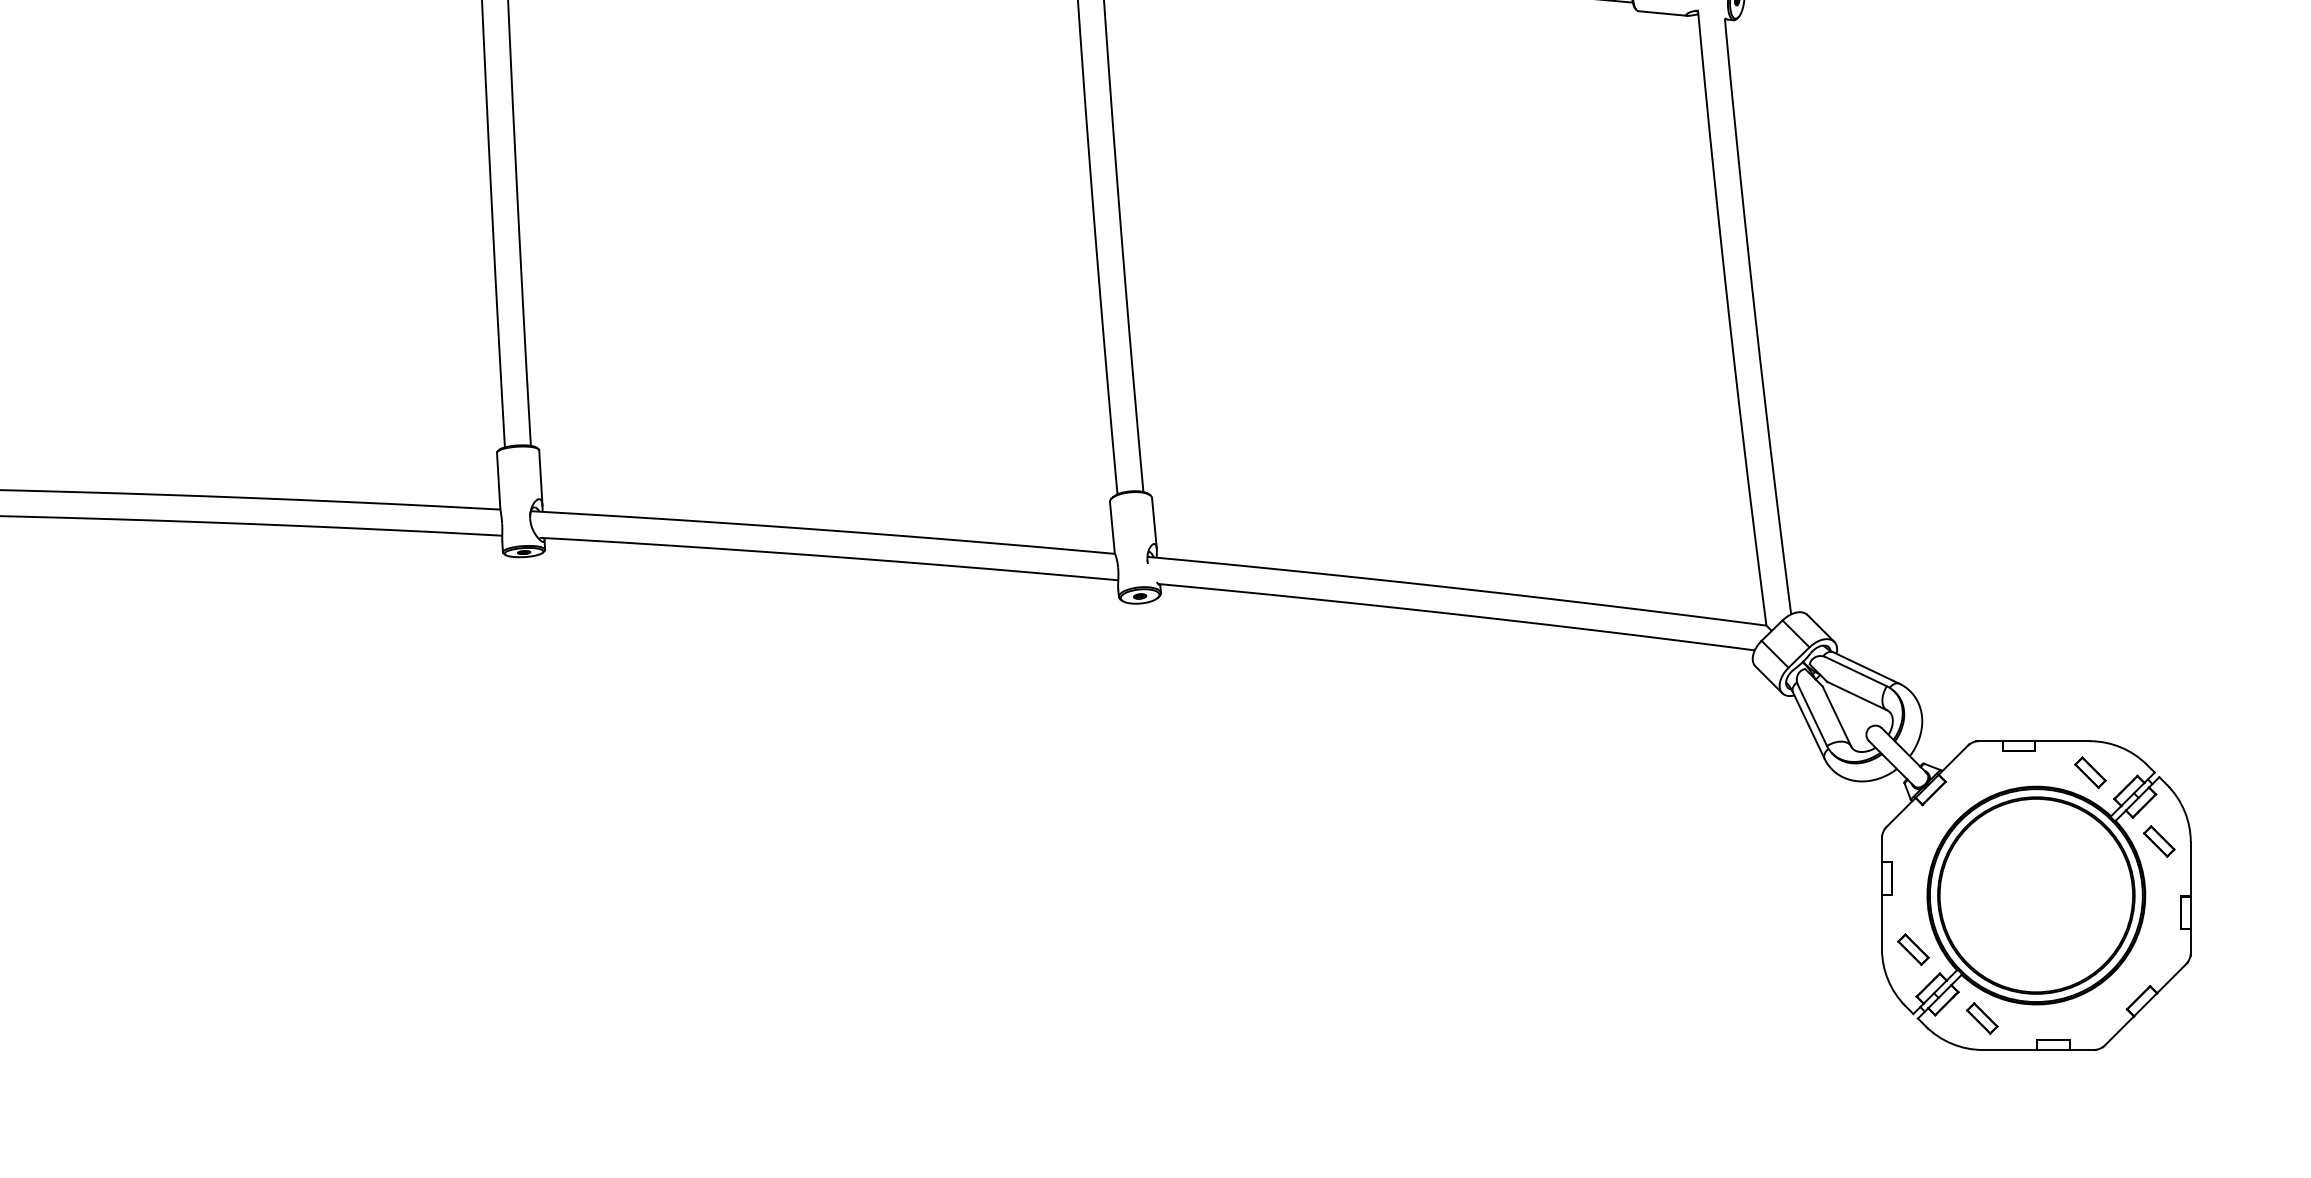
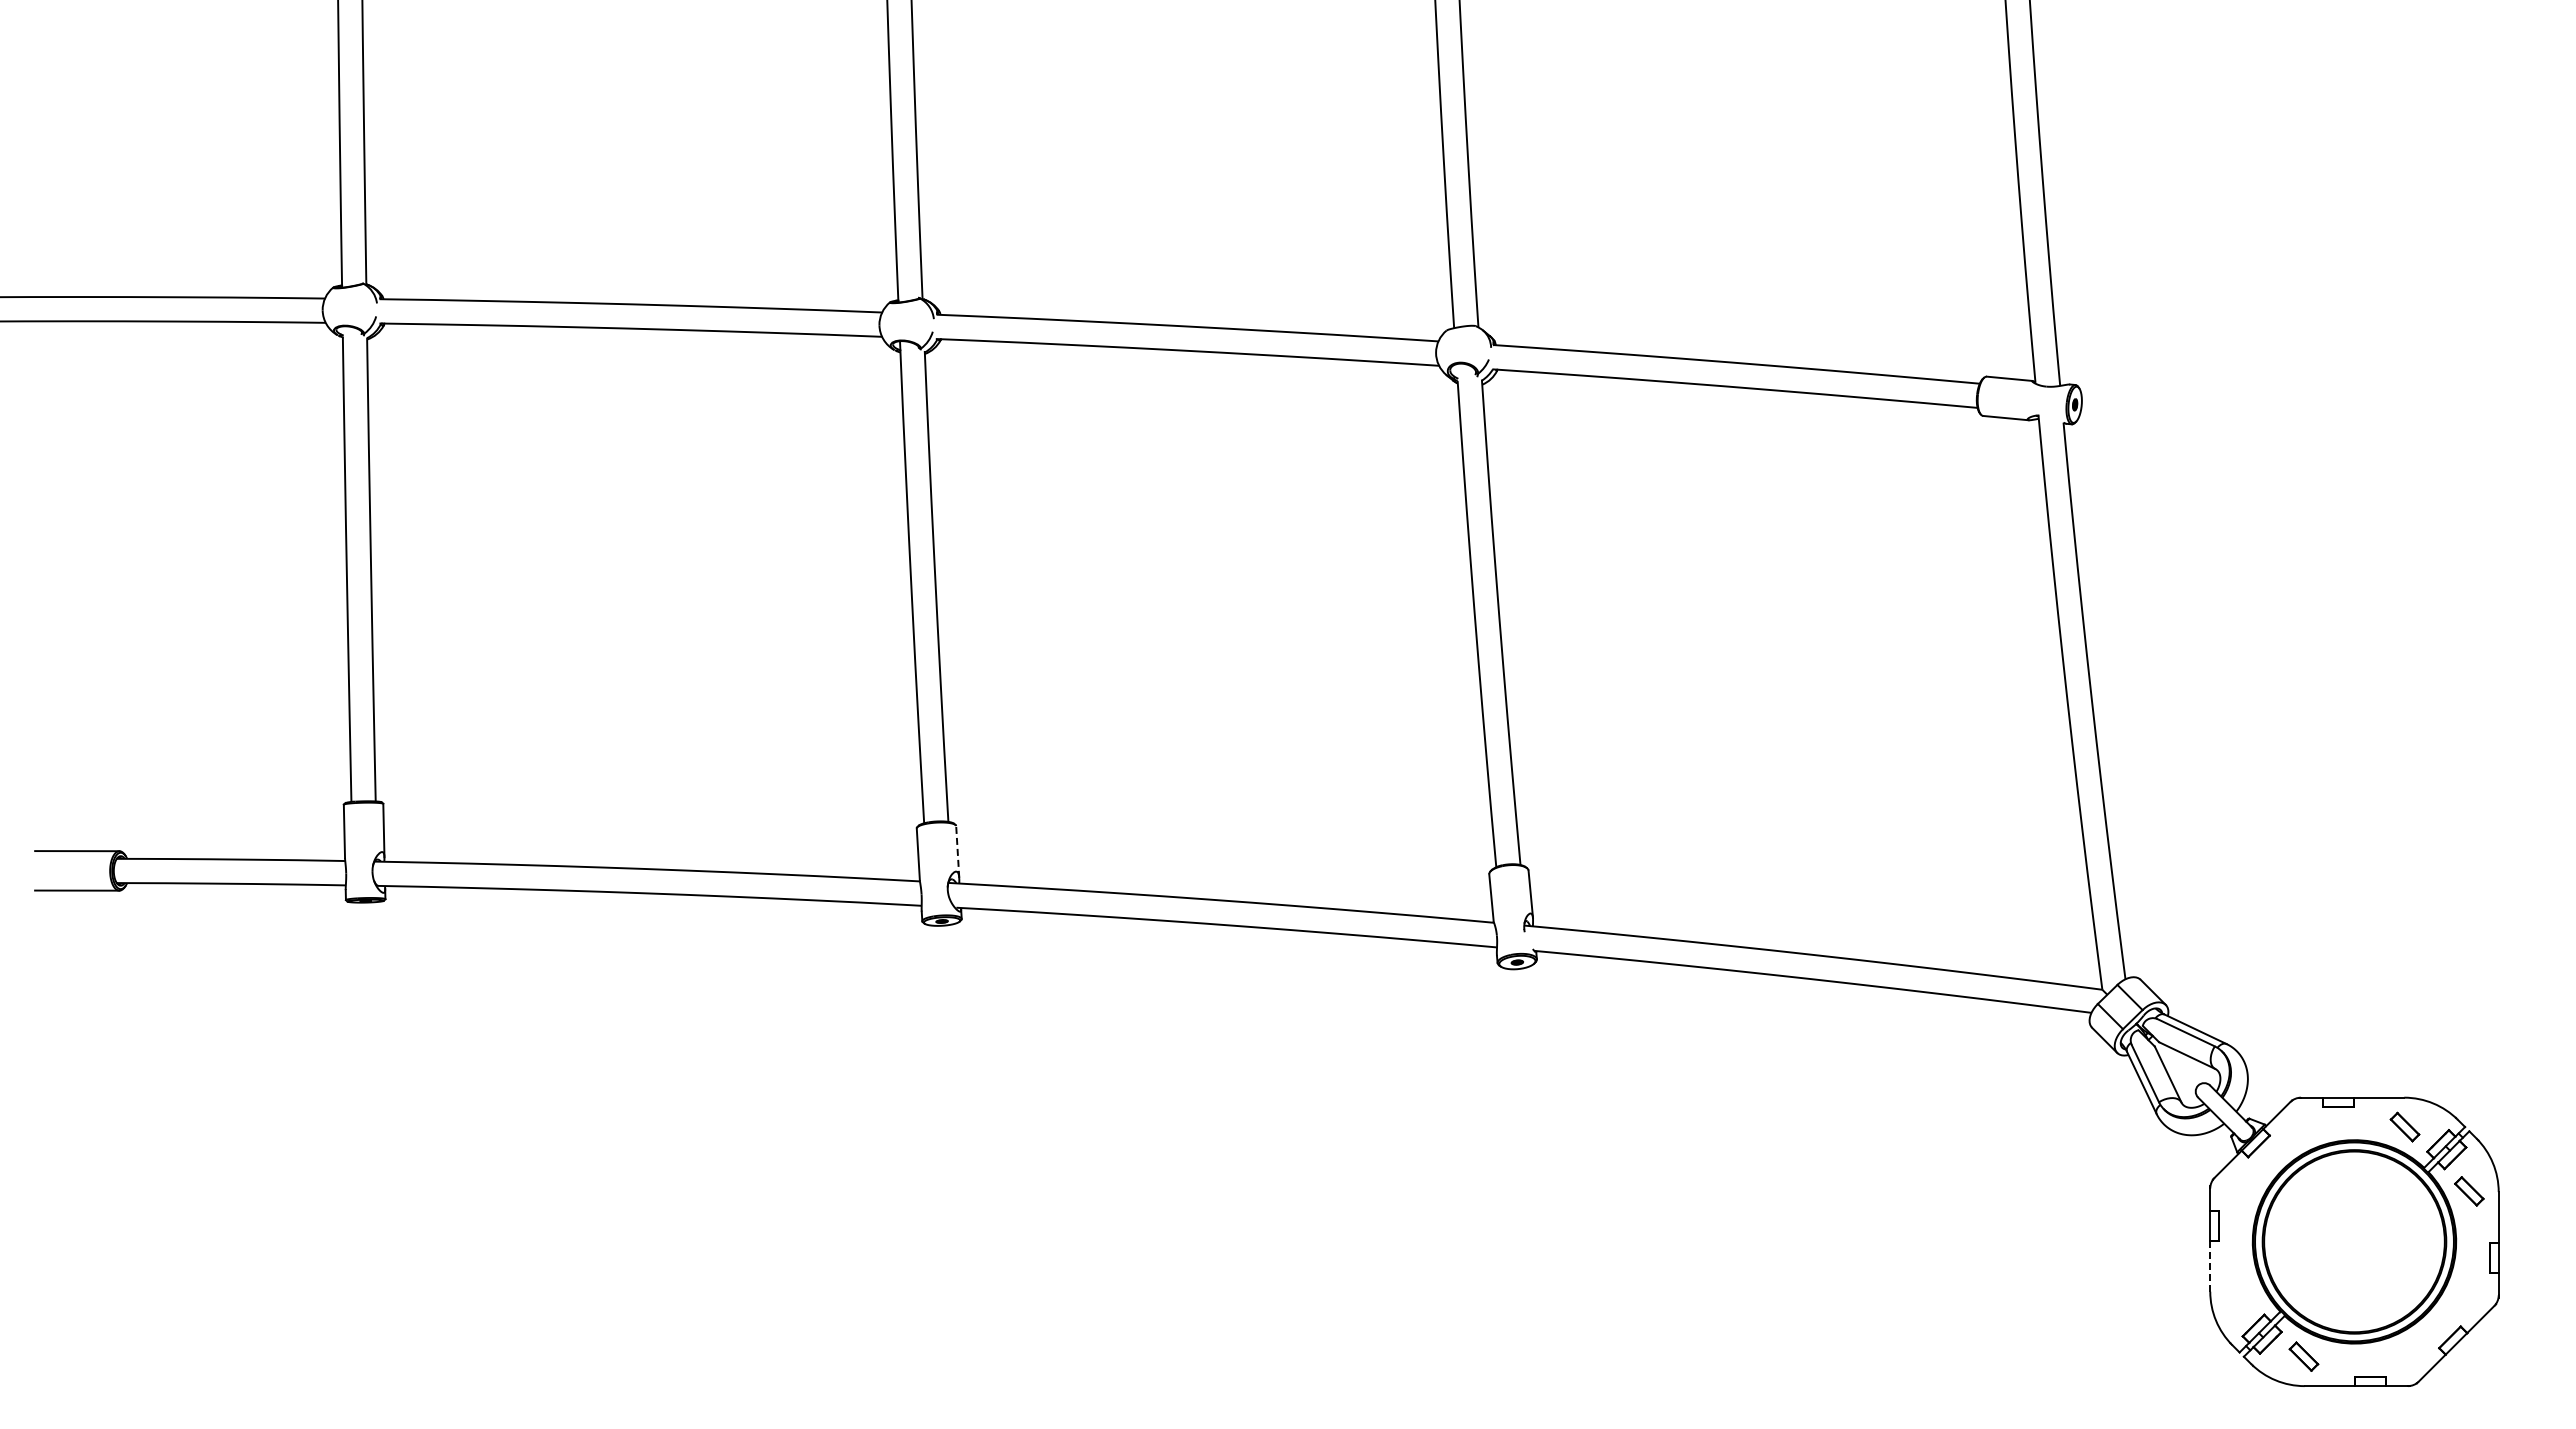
line: (540, 477) -> (957, 851), solid -> dashed
line: (1882, 921) -> (2210, 1266), solid -> dashed
part: (1913, 949) -> (2239, 1292), removed

